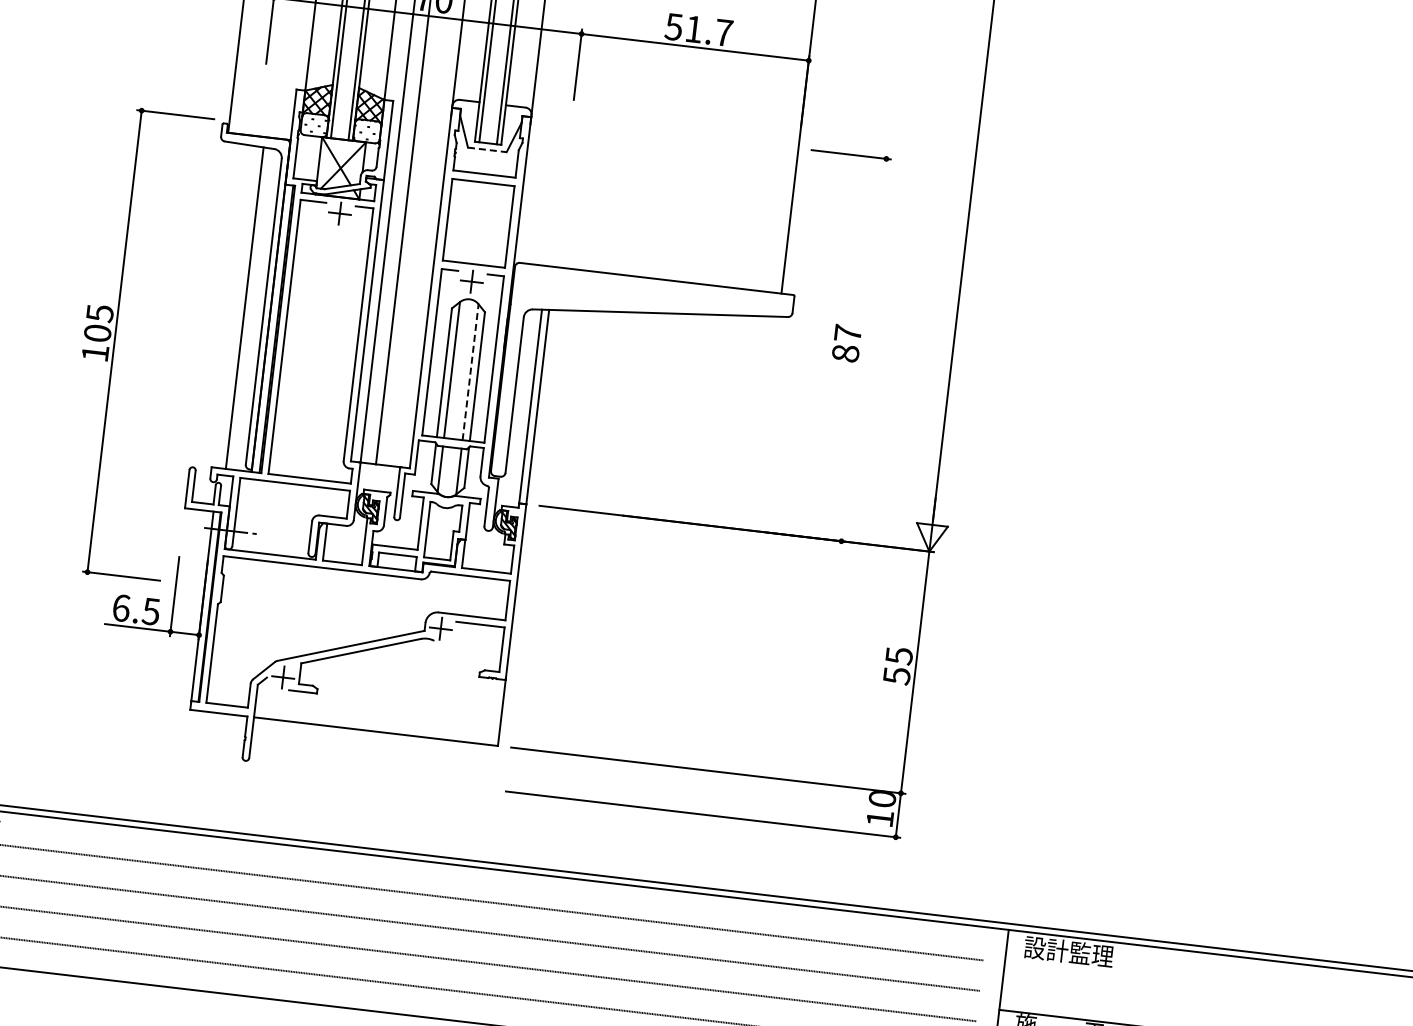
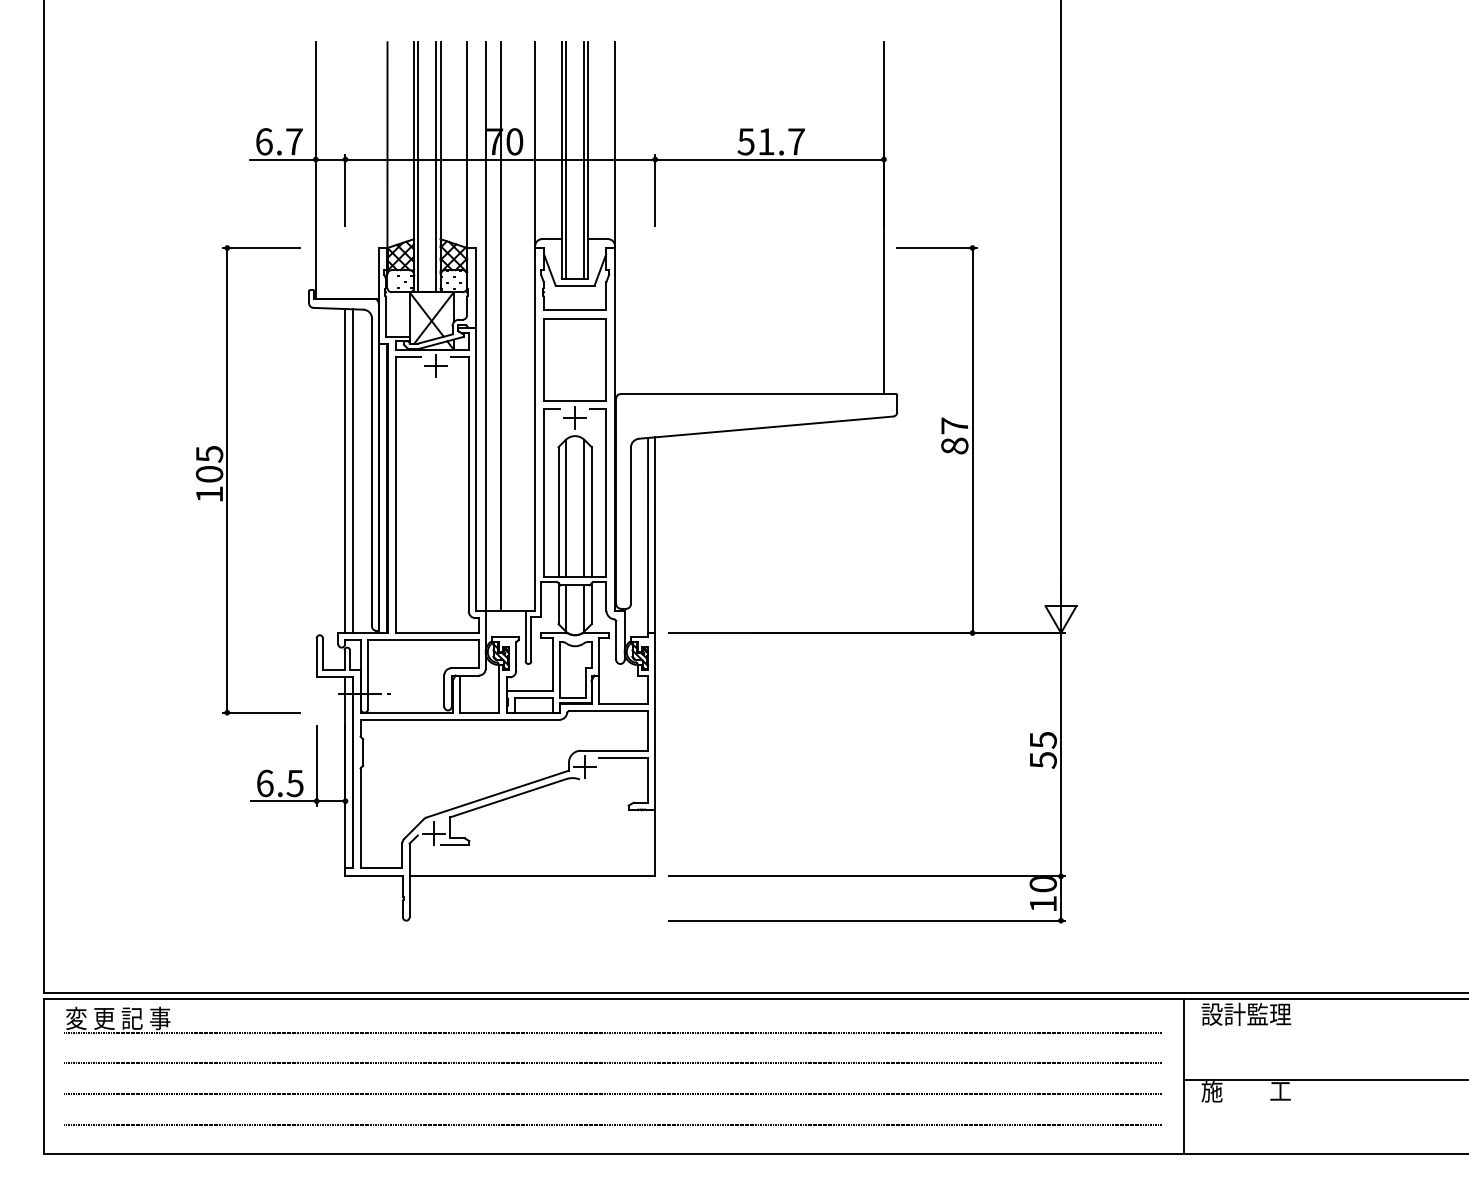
line: (487, 149) -> (575, 285), dashed -> solid
line: (237, 307) -> (345, 471), added
part: (114, 341) -> (227, 480), moved
line: (863, 350) -> (972, 440), added
line: (470, 371) -> (584, 507), dashed -> solid

